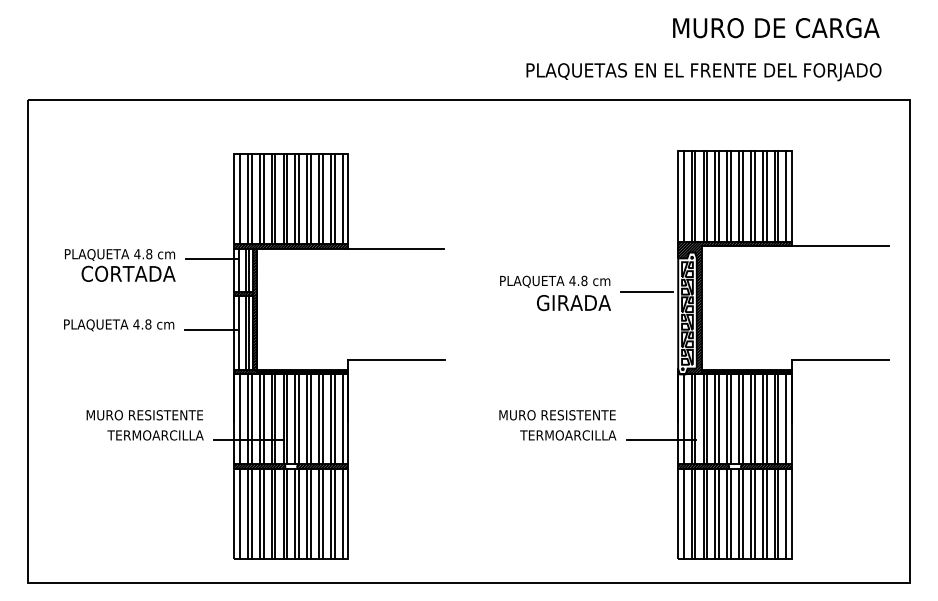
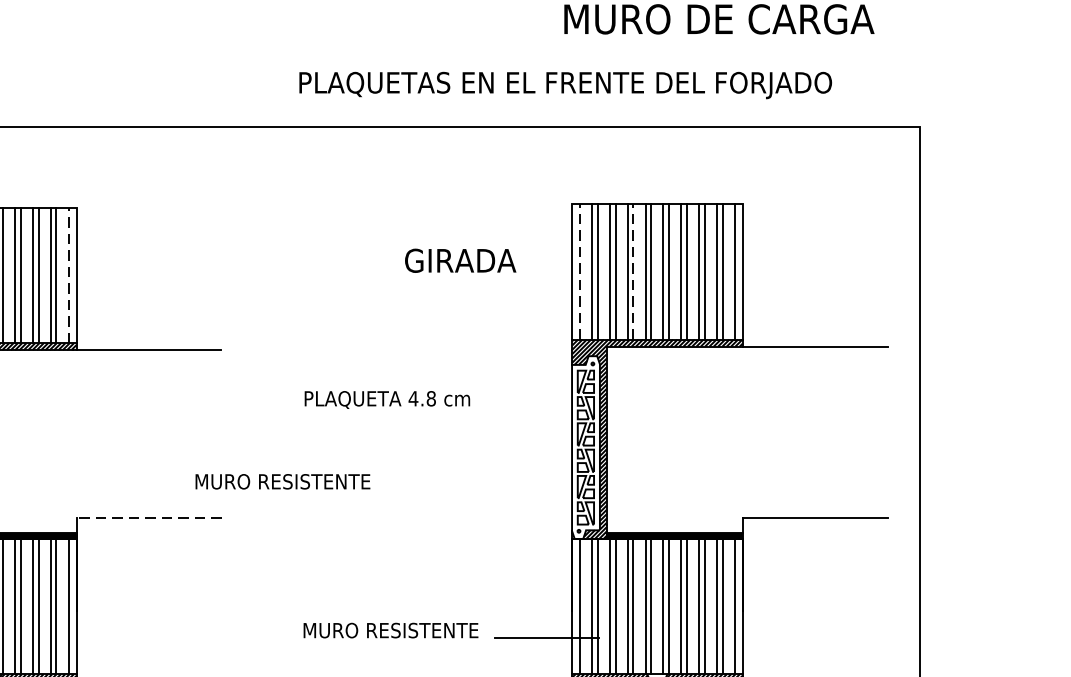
text: (703, 72) -> (564, 85), moved
line: (683, 195) -> (579, 270), solid -> dashed
line: (719, 195) -> (634, 270), solid -> dashed
line: (342, 198) -> (68, 275), solid -> dashed
line: (646, 292) -> (524, 416), removed
text: (573, 303) -> (459, 261), moved
line: (396, 360) -> (149, 518), solid -> dashed
text: (557, 415) -> (282, 482), moved
text: (557, 435) -> (390, 630), TERMOARCILLA -> MURO RESISTENTE

